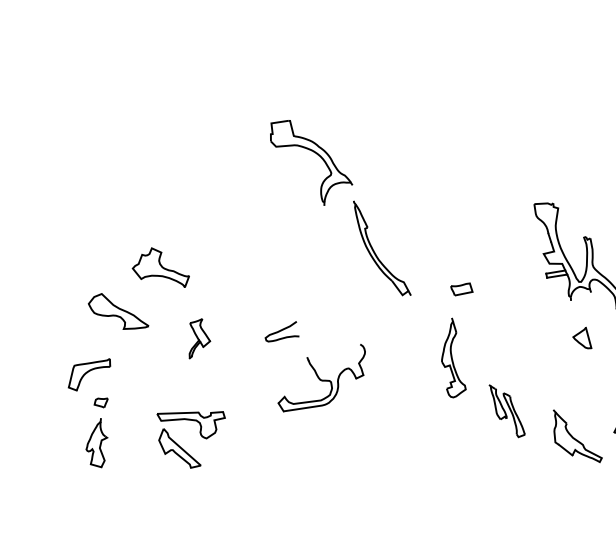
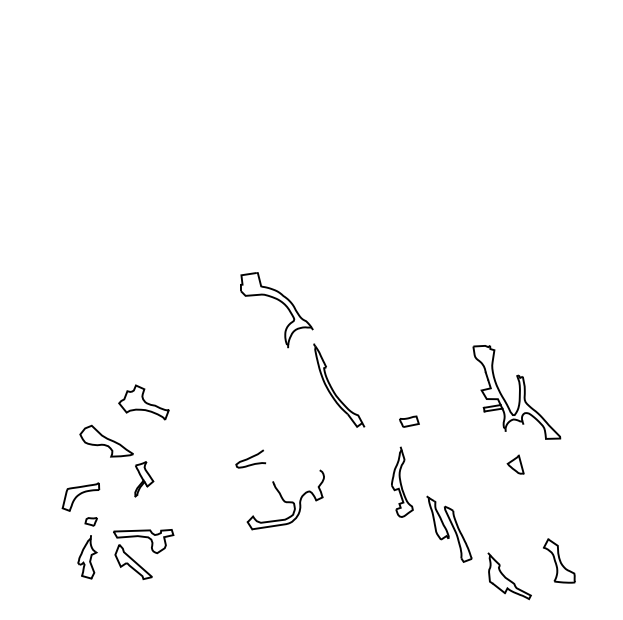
part: (200, 339) -> (144, 479), moved
part: (507, 410) -> (449, 528), size x1.43
part: (200, 435) -> (151, 550), moved
part: (577, 436) -> (509, 576), moved

